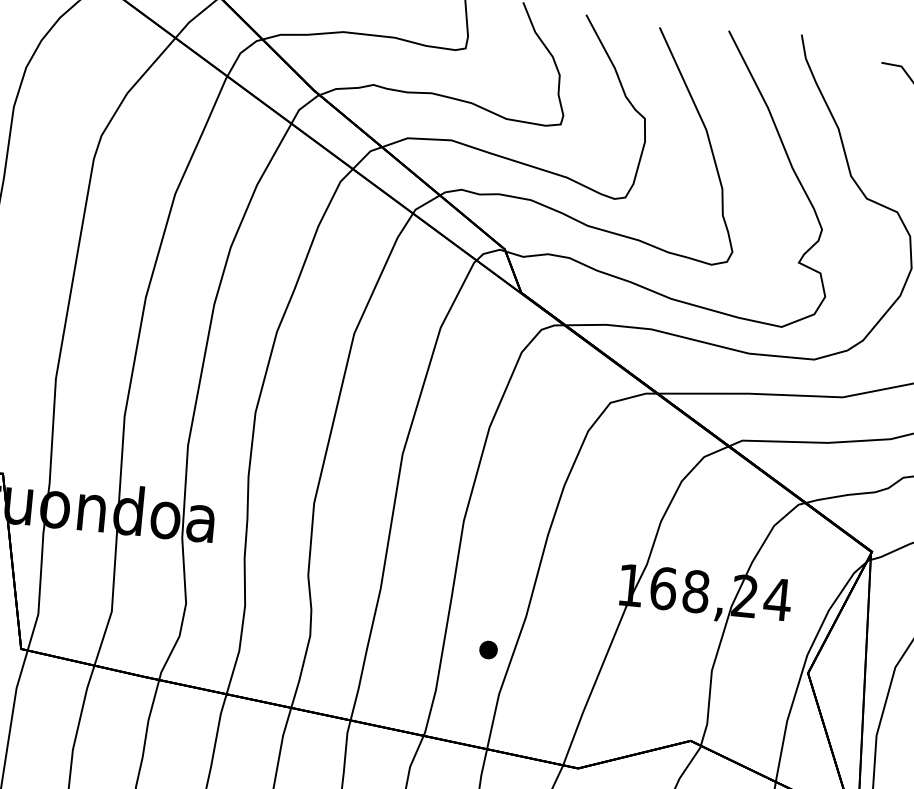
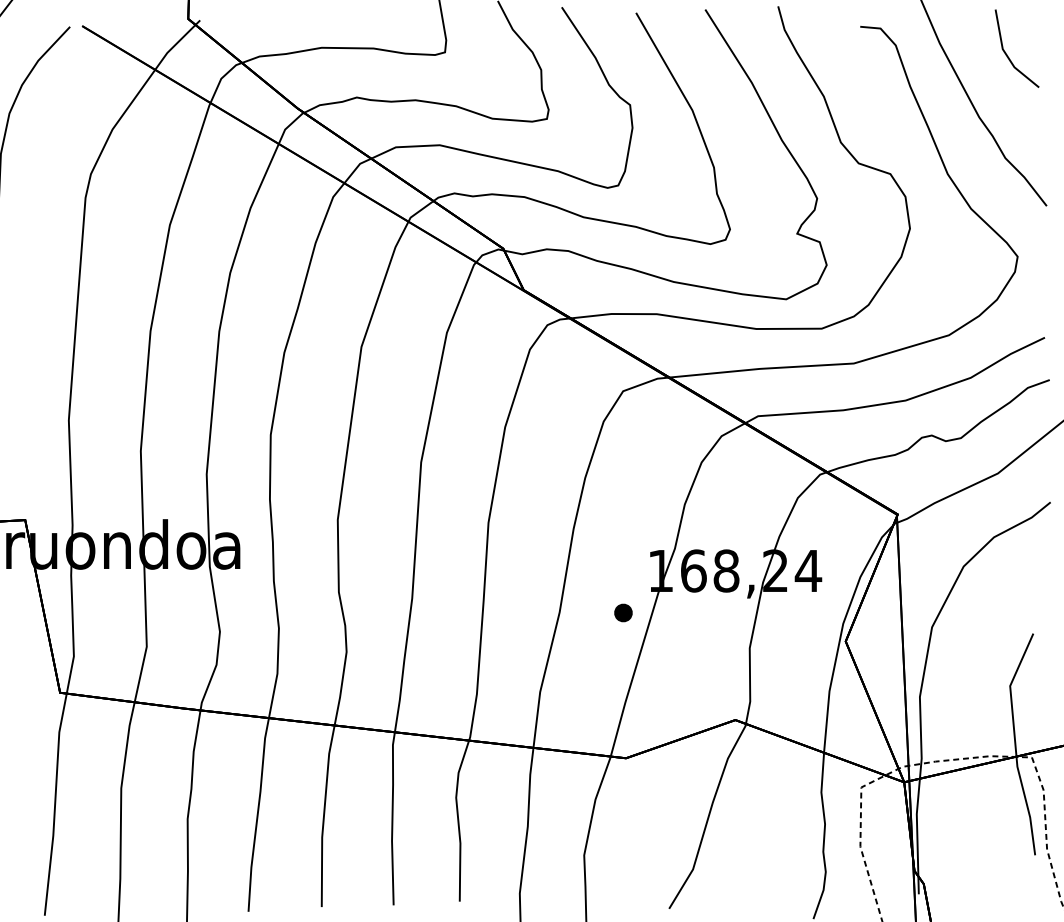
part: (488, 649) -> (623, 612), moved

